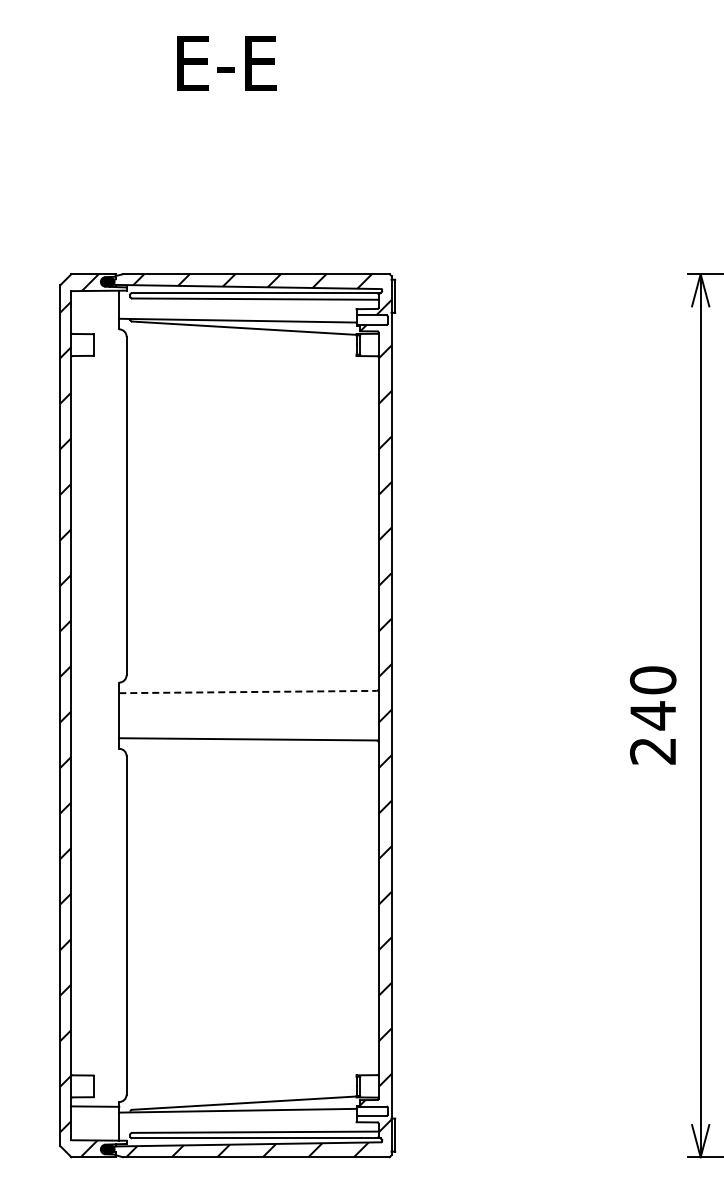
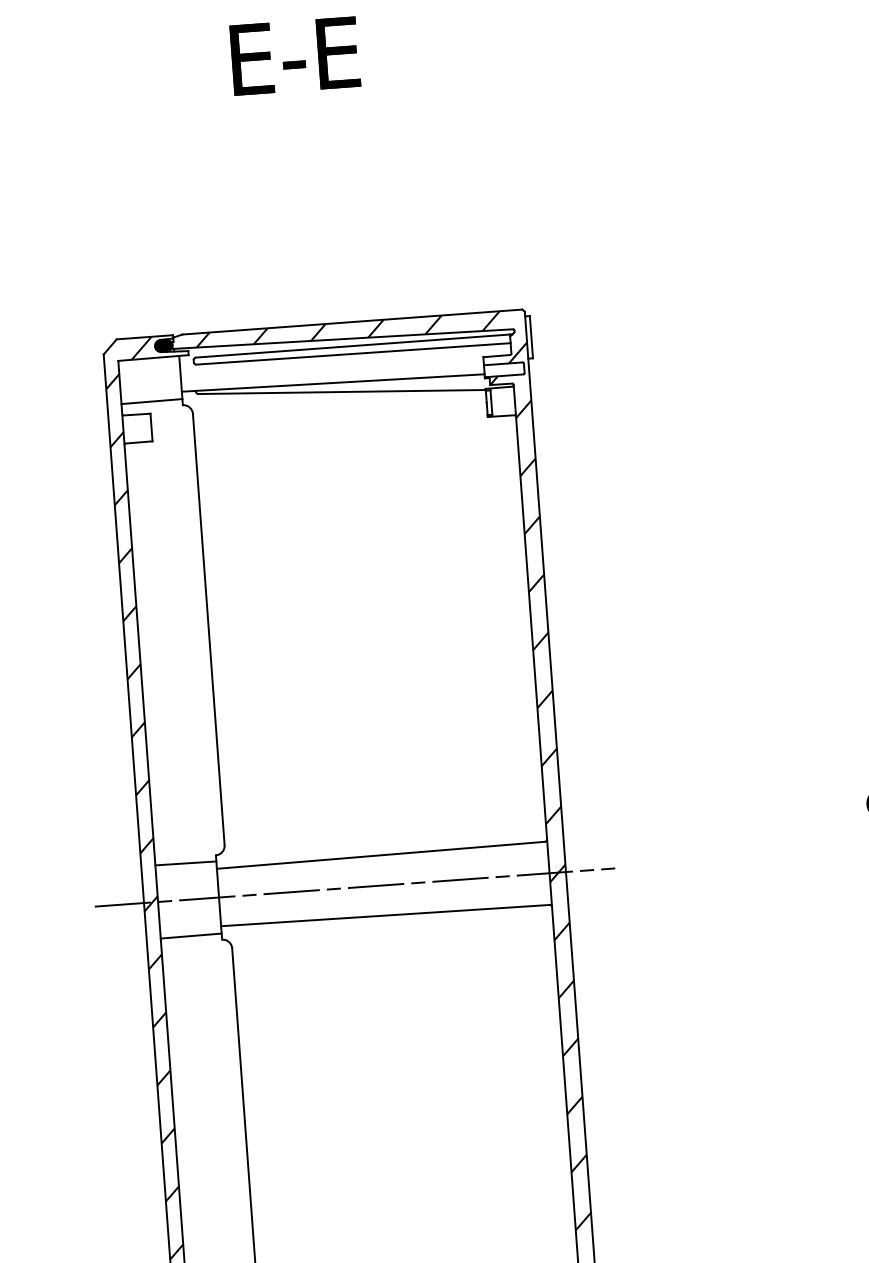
line: (95, 324) -> (152, 401), added
line: (95, 686) -> (186, 862), added
line: (248, 692) -> (381, 855), dashed -> solid
line: (225, 715) -> (354, 887), added
line: (95, 744) -> (191, 936), added

